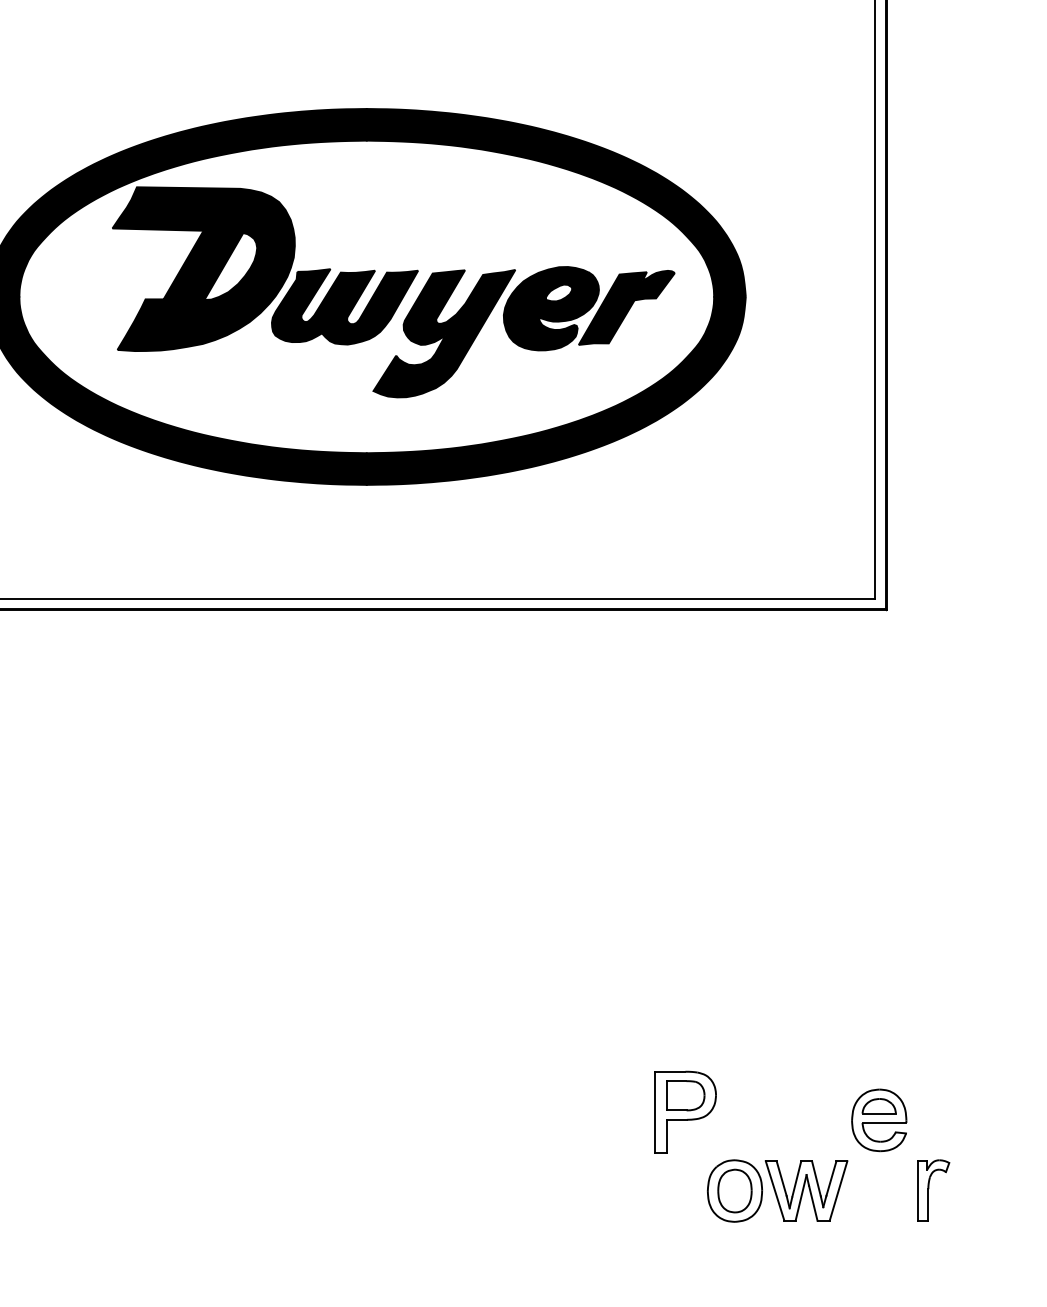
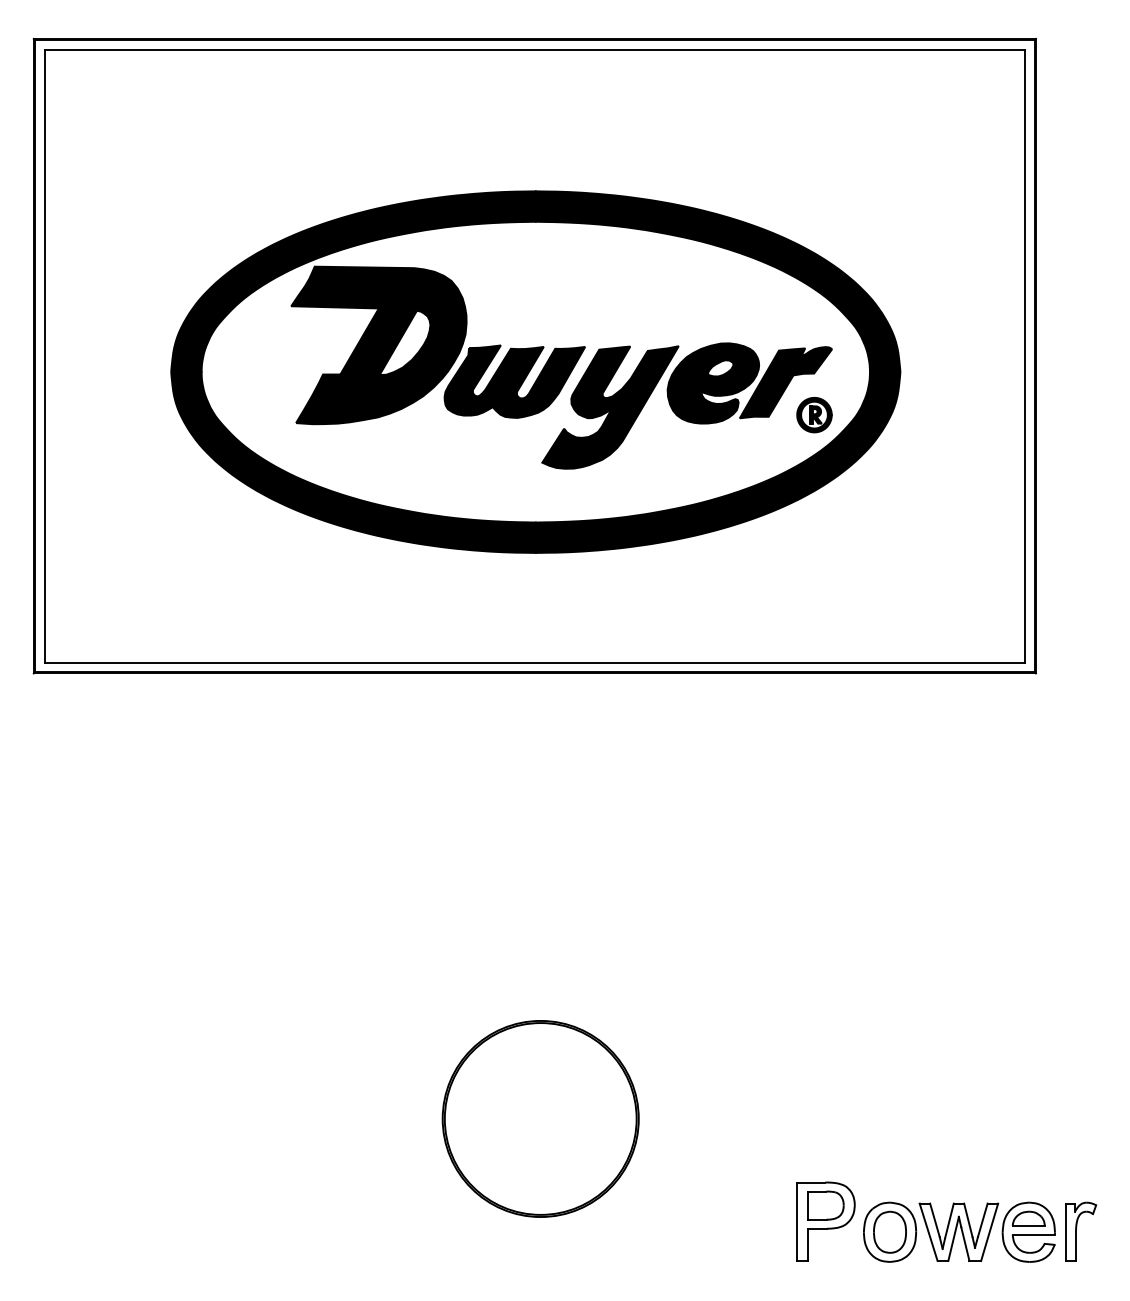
part: (656, 342) -> (814, 415), added
part: (371, 1072) -> (540, 1118), added
part: (685, 1112) -> (825, 1221), moved
part: (878, 1119) -> (1028, 1231), moved

